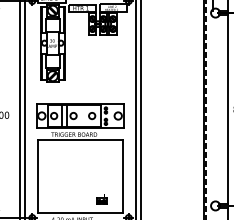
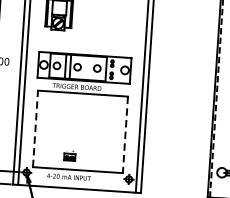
line: (37, 175) -> (35, 127), solid -> dashed
line: (122, 176) -> (125, 134), solid -> dashed
part: (101, 199) -> (69, 155), moved

